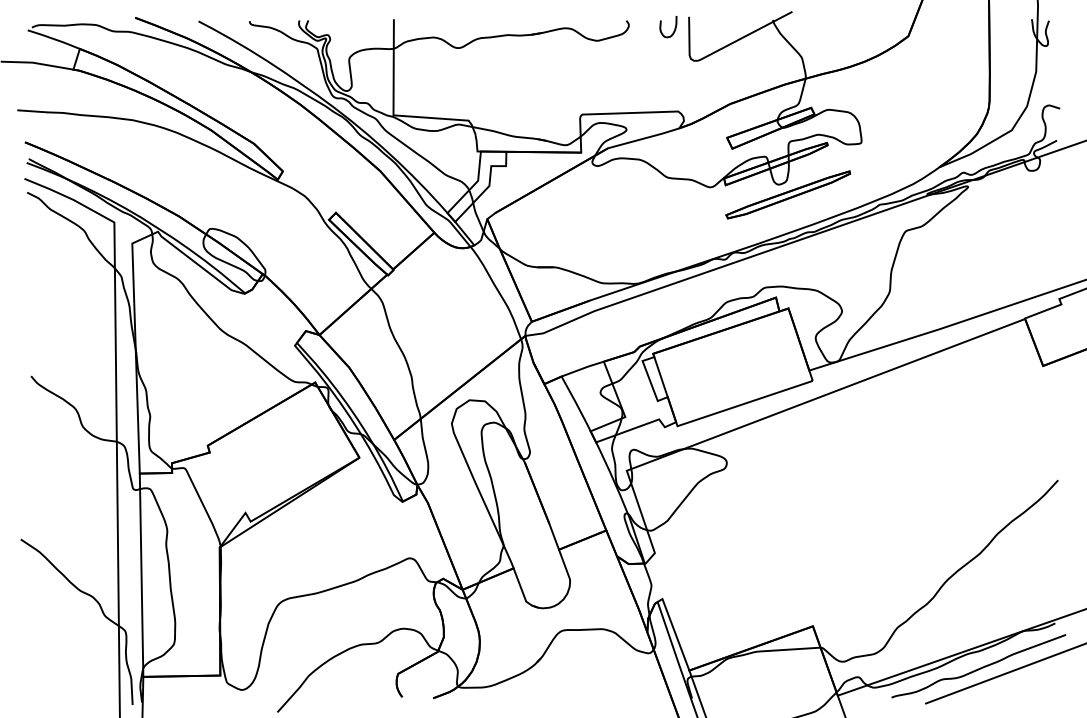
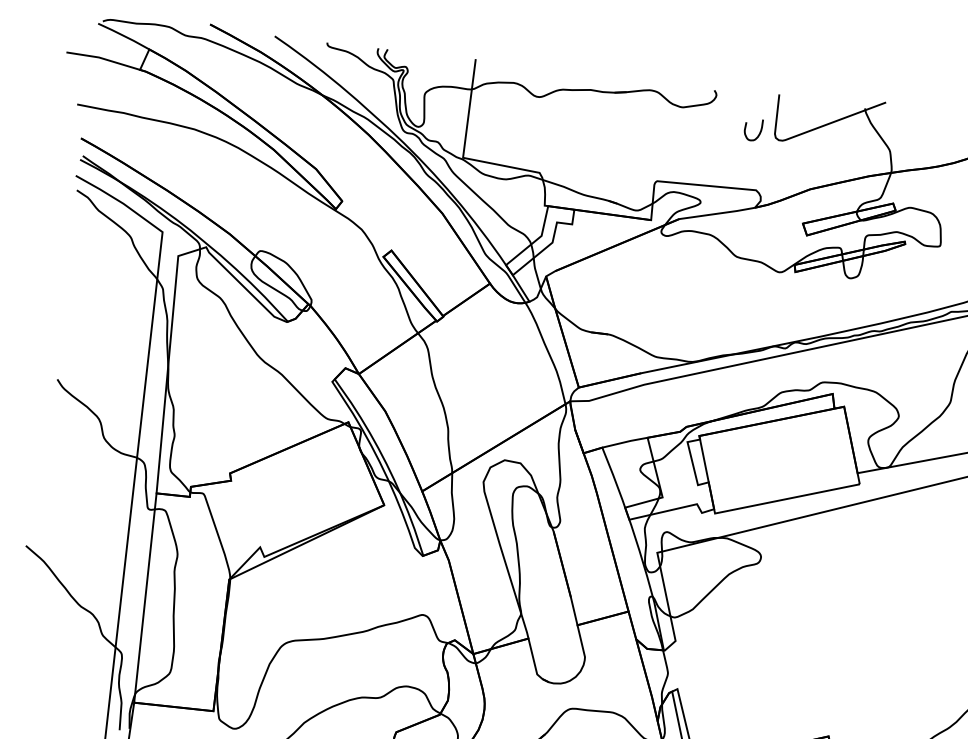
curve: (673, 30) -> (758, 134), moved
part: (788, 194) -> (858, 289), removed

